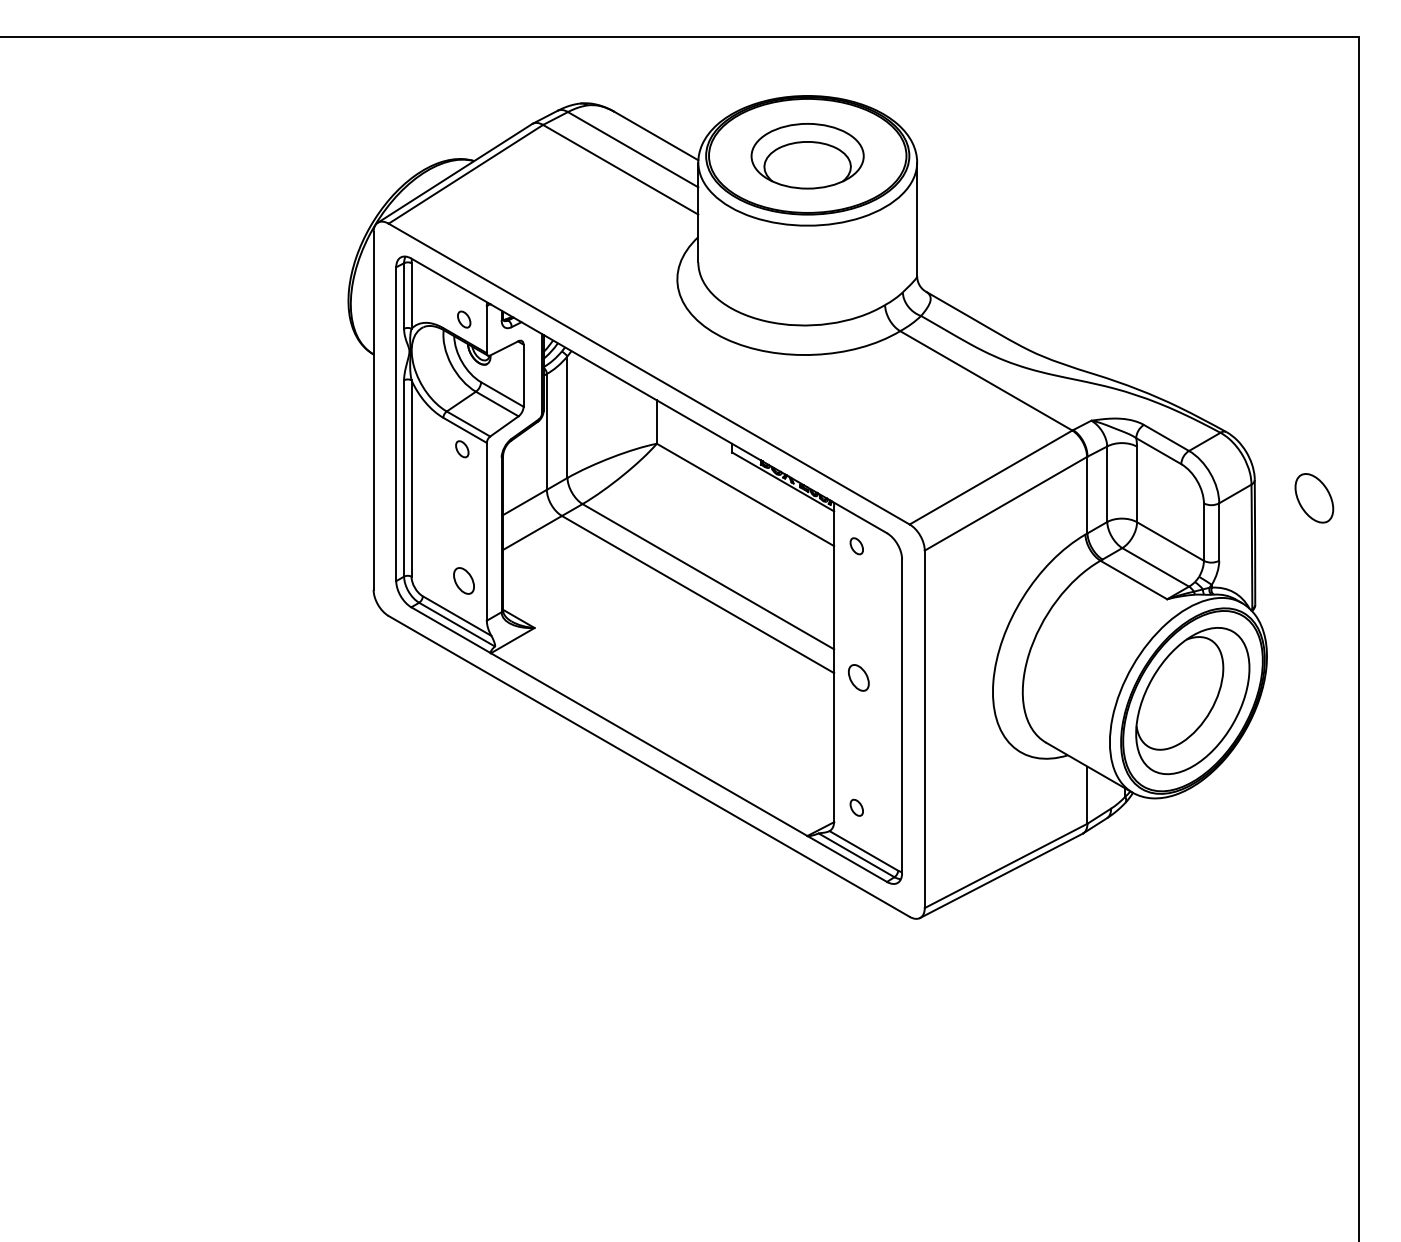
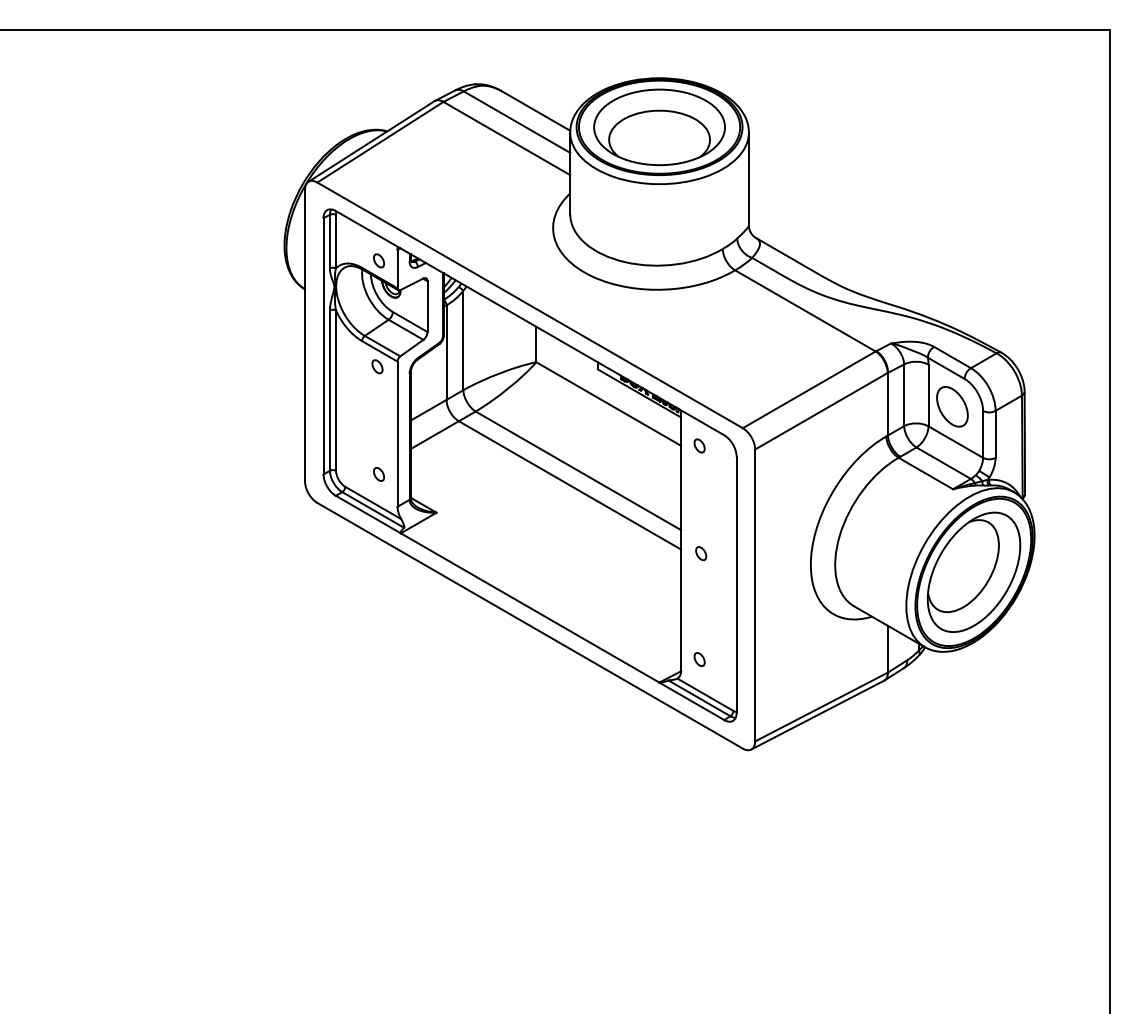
part: (807, 156) -> (659, 127), size x1.43
part: (1314, 498) -> (952, 406), moved
part: (464, 581) -> (379, 474), size x0.62
part: (858, 678) -> (701, 553), size x0.62

